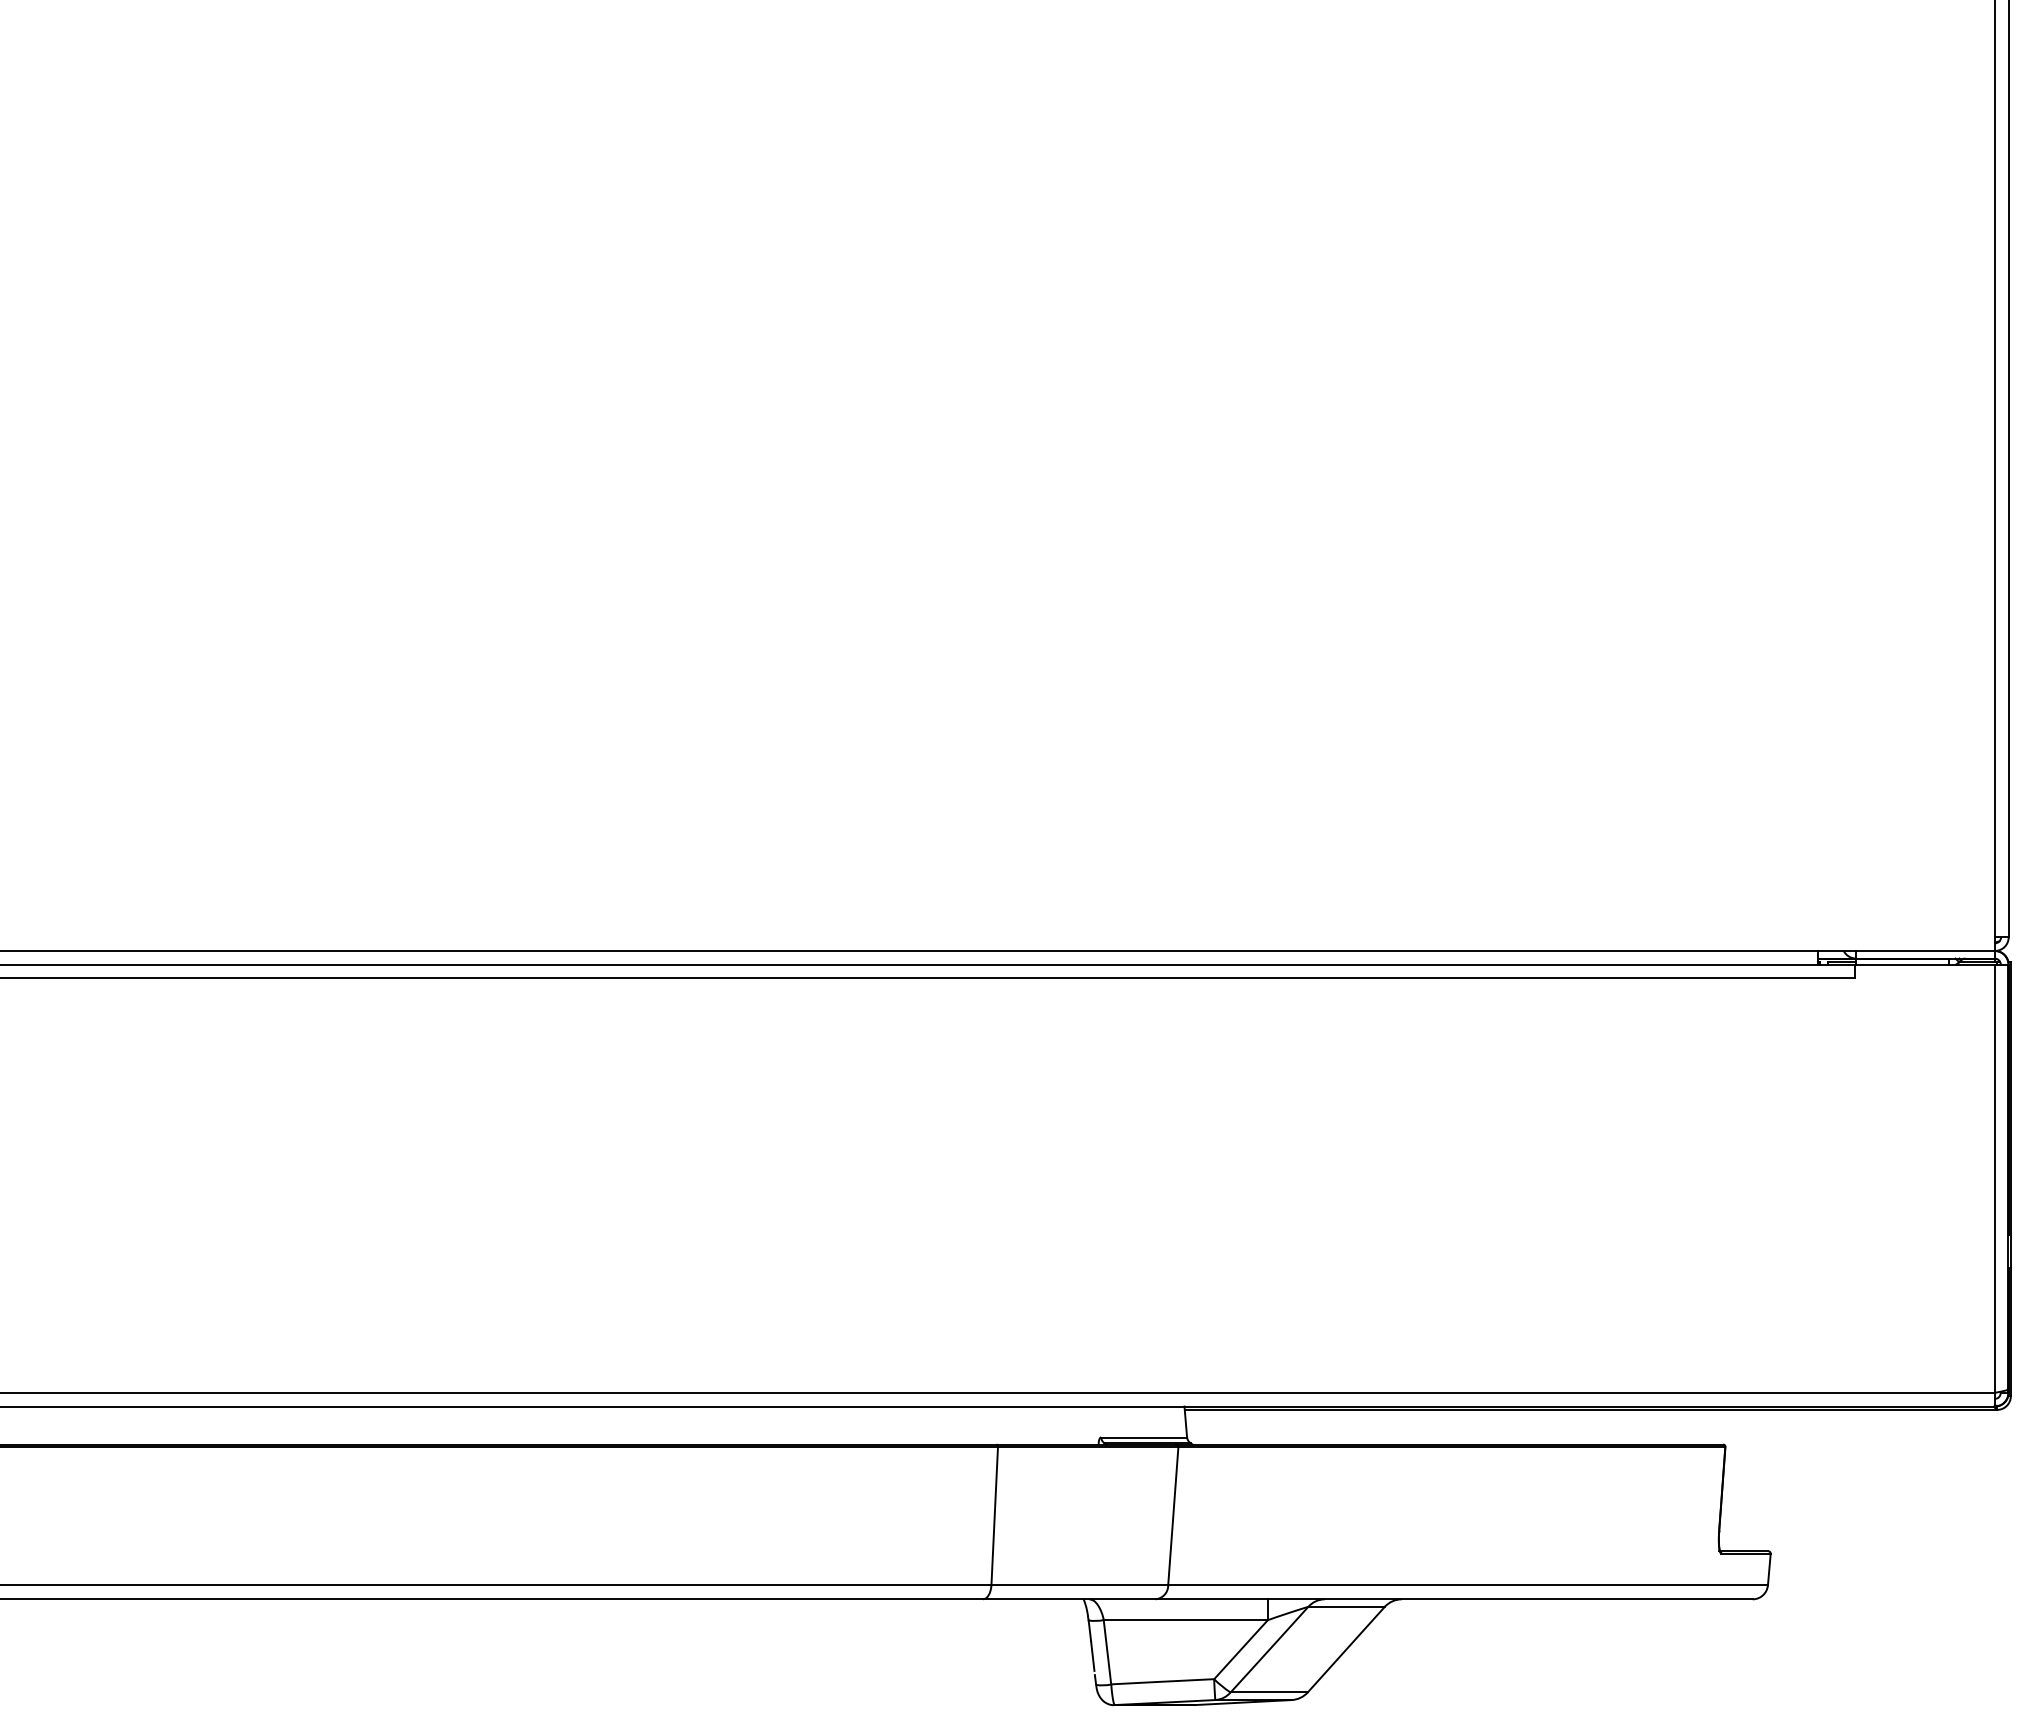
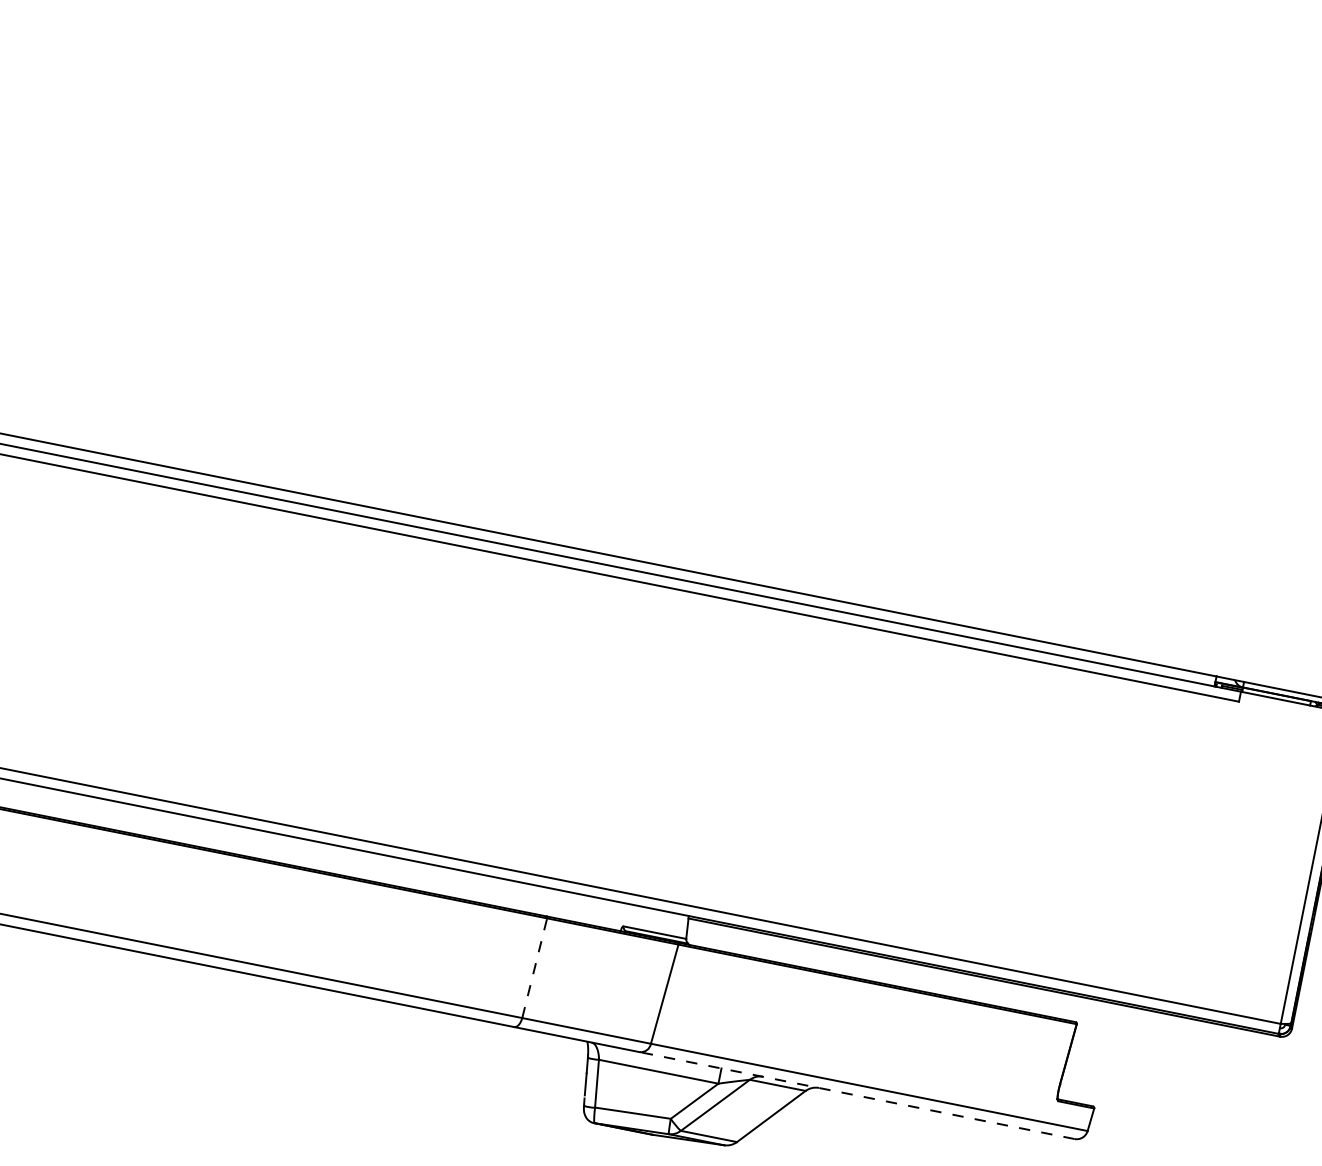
line: (994, 1515) -> (534, 967), solid -> dashed
line: (1454, 1599) -> (857, 1095), solid -> dashed

